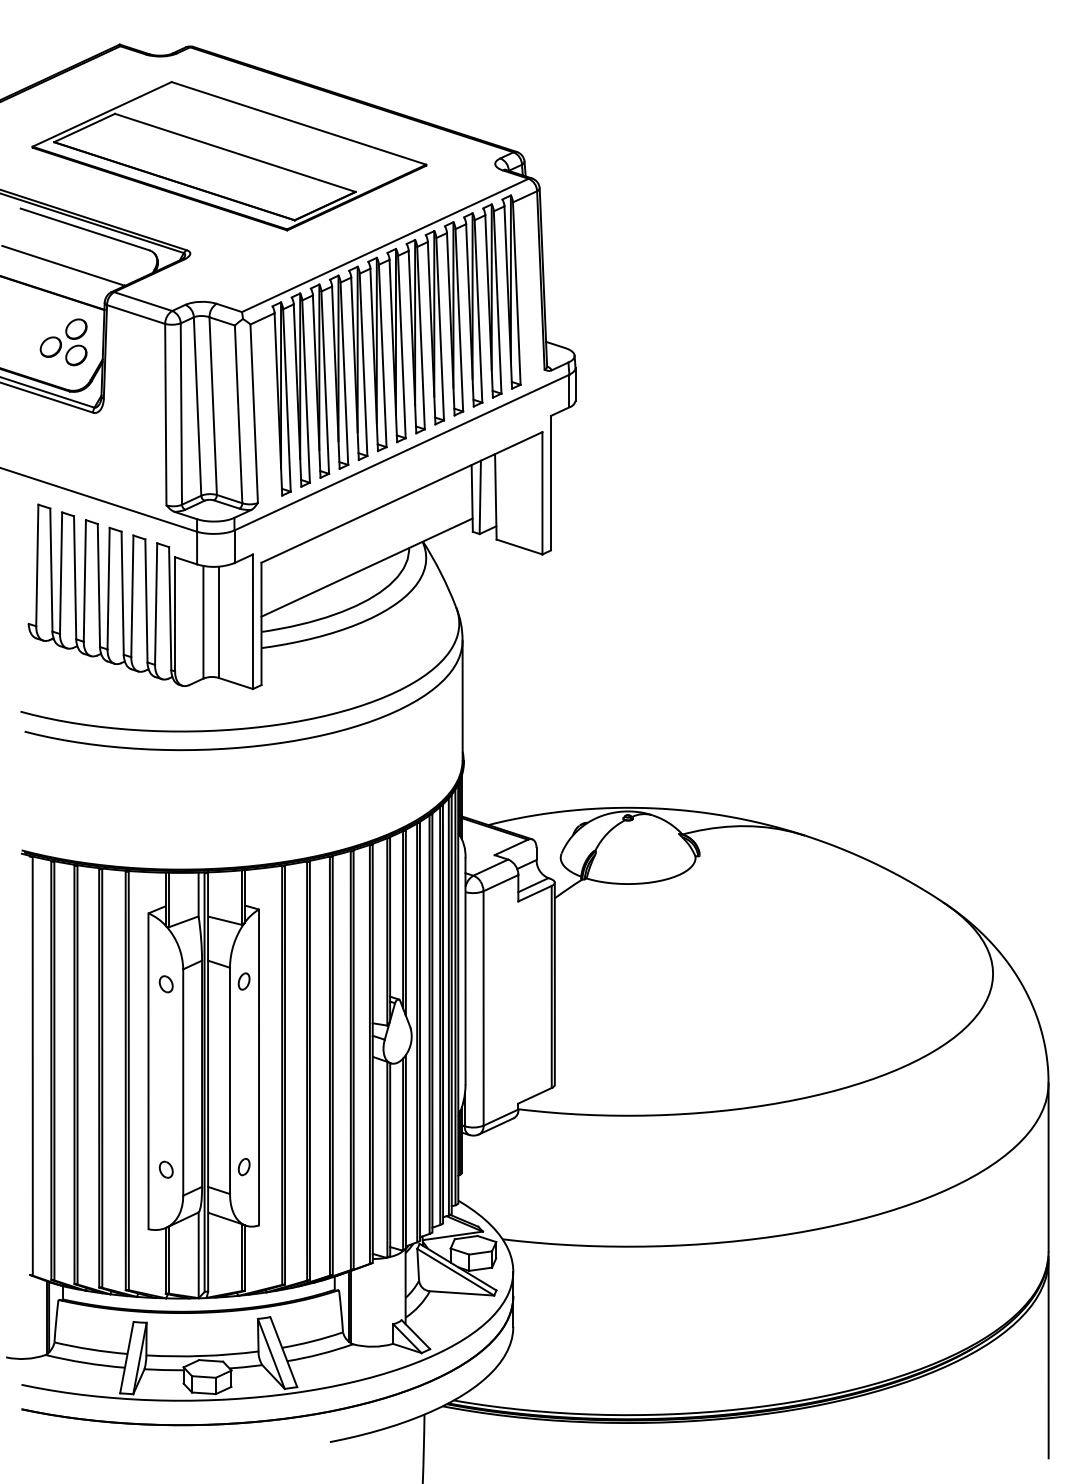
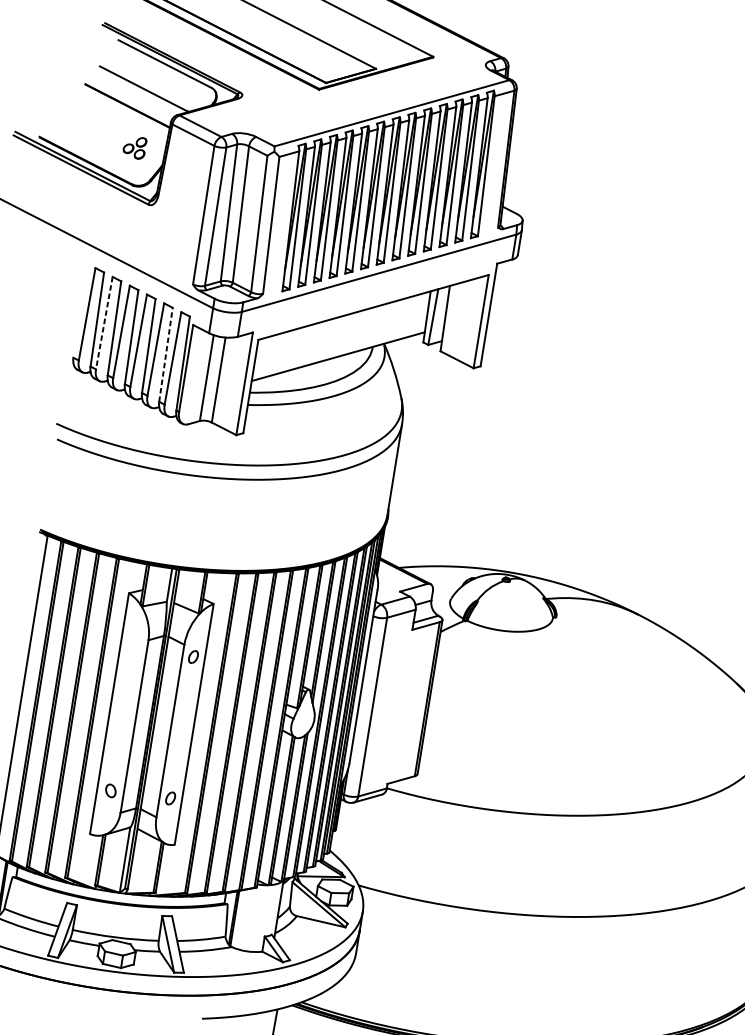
part: (63, 342) -> (134, 147), size x0.6
line: (61, 573) -> (104, 323), solid -> dashed
line: (146, 600) -> (166, 354), solid -> dashed
part: (165, 984) -> (133, 649), removed

